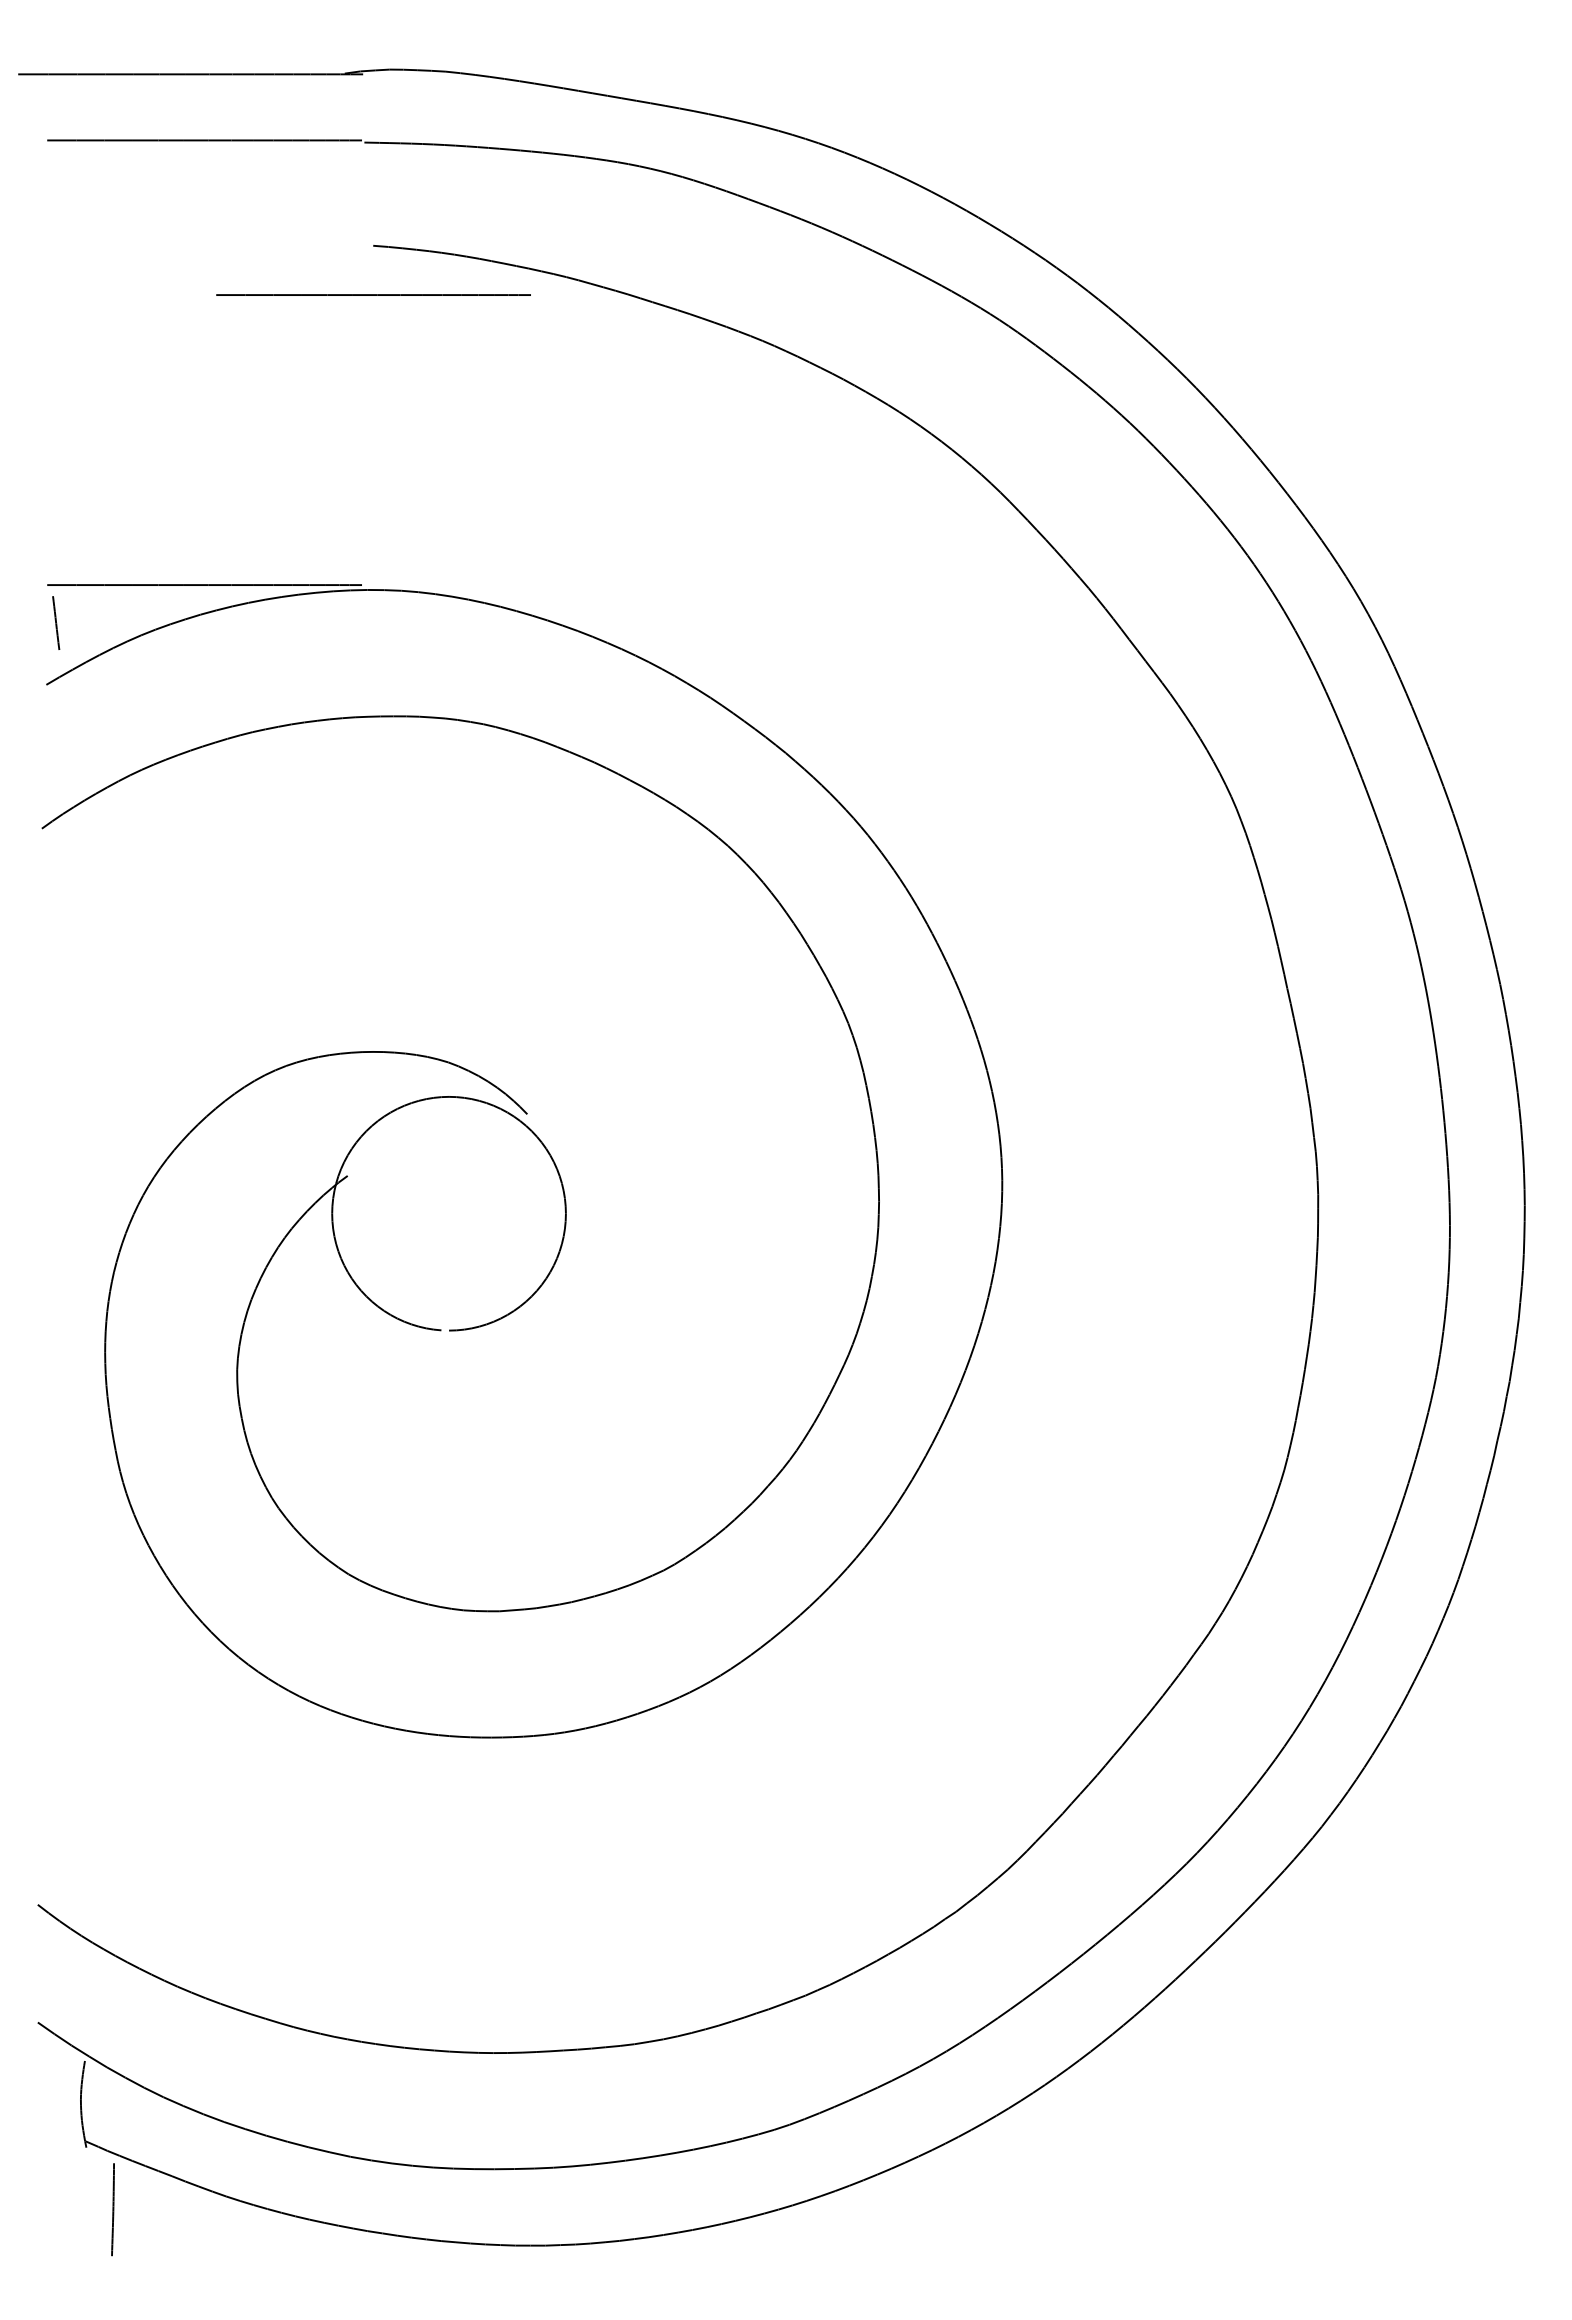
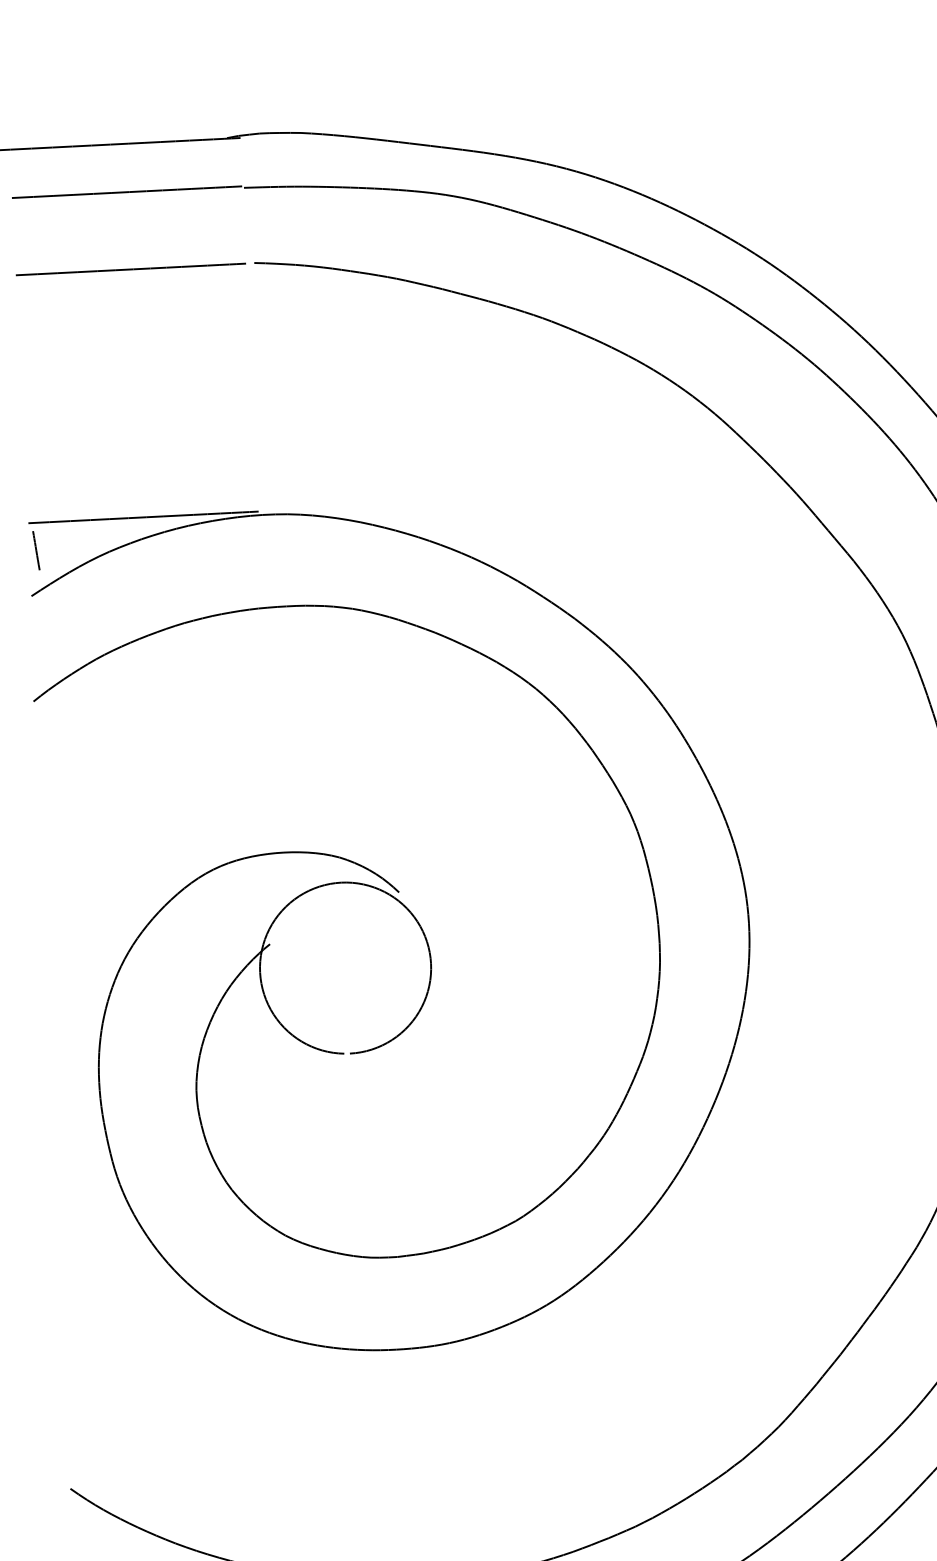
line: (373, 294) -> (130, 269), moved

